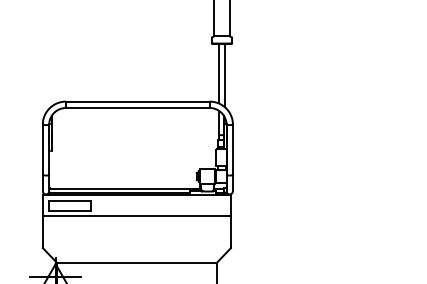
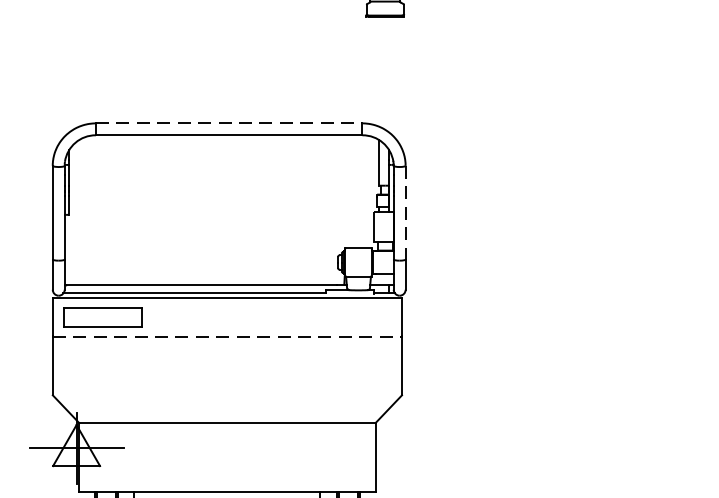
line: (218, 73) -> (378, 71), removed
line: (225, 75) -> (391, 74), removed
line: (137, 101) -> (228, 123), solid -> dashed
line: (232, 150) -> (404, 214), solid -> dashed
line: (137, 216) -> (228, 336), solid -> dashed

